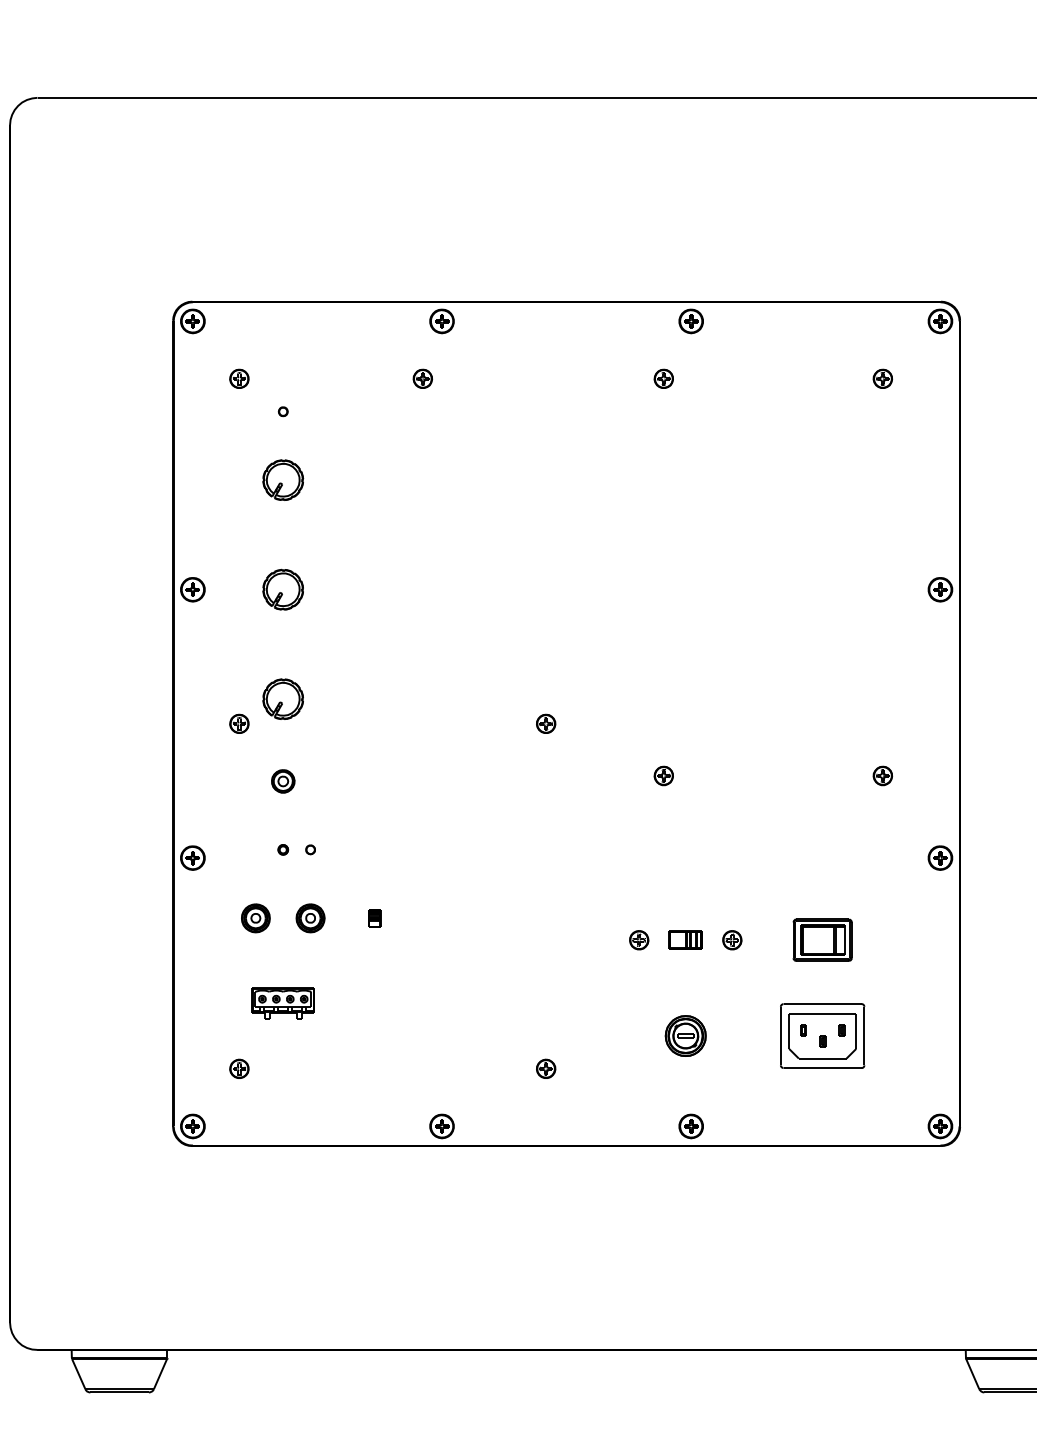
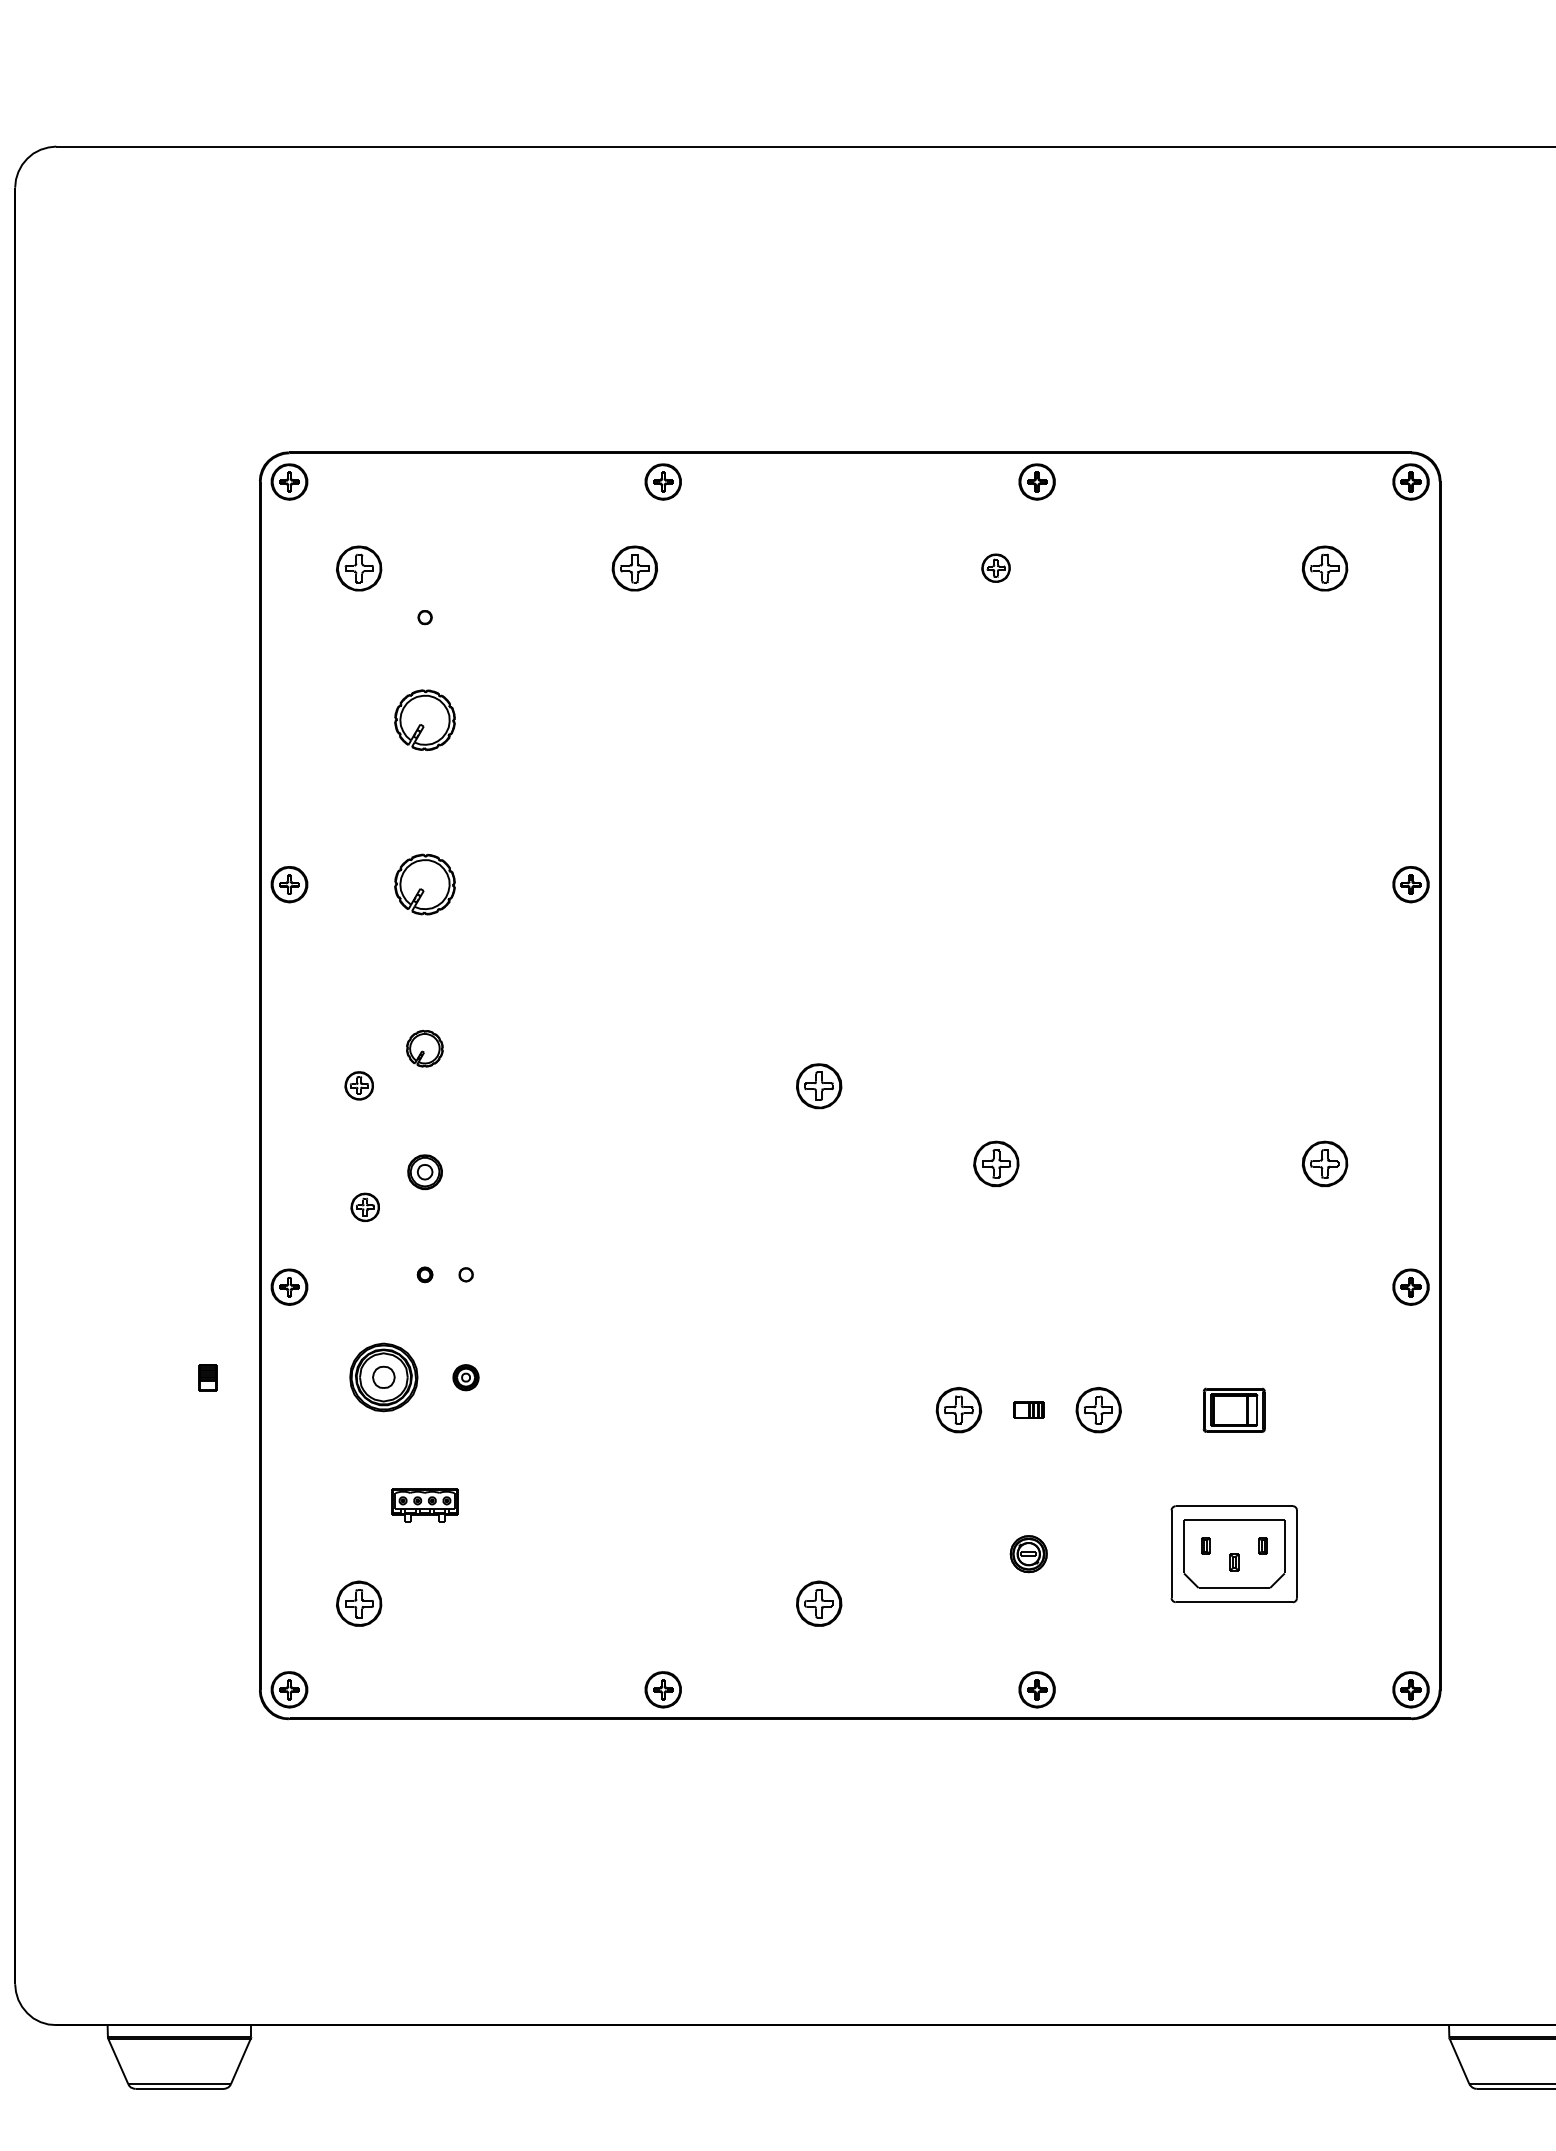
part: (239, 378) -> (359, 567), size x1.6
part: (422, 378) -> (633, 567), size x1.6
part: (882, 378) -> (1324, 567), size x1.6
part: (282, 698) -> (423, 1047), size x0.6
part: (546, 723) -> (820, 1085), size x1.6
part: (663, 775) -> (995, 1163), size x1.6
part: (882, 775) -> (1324, 1163), size x1.6
part: (243, 804) -> (365, 1206), added
part: (255, 918) -> (383, 1377), size x1.6
part: (310, 918) -> (465, 1377), size x0.6
part: (374, 918) -> (207, 1377), moved
part: (685, 939) -> (1028, 1409), size x0.6
part: (822, 939) -> (1234, 1409), size x0.7
part: (639, 940) -> (959, 1410), size x1.6
part: (732, 940) -> (1099, 1410), size x1.6
part: (282, 1003) -> (423, 1505), size x0.7
part: (685, 1035) -> (1028, 1553), size x0.6
part: (239, 1068) -> (359, 1602), size x1.6
part: (546, 1068) -> (820, 1602), size x1.6

